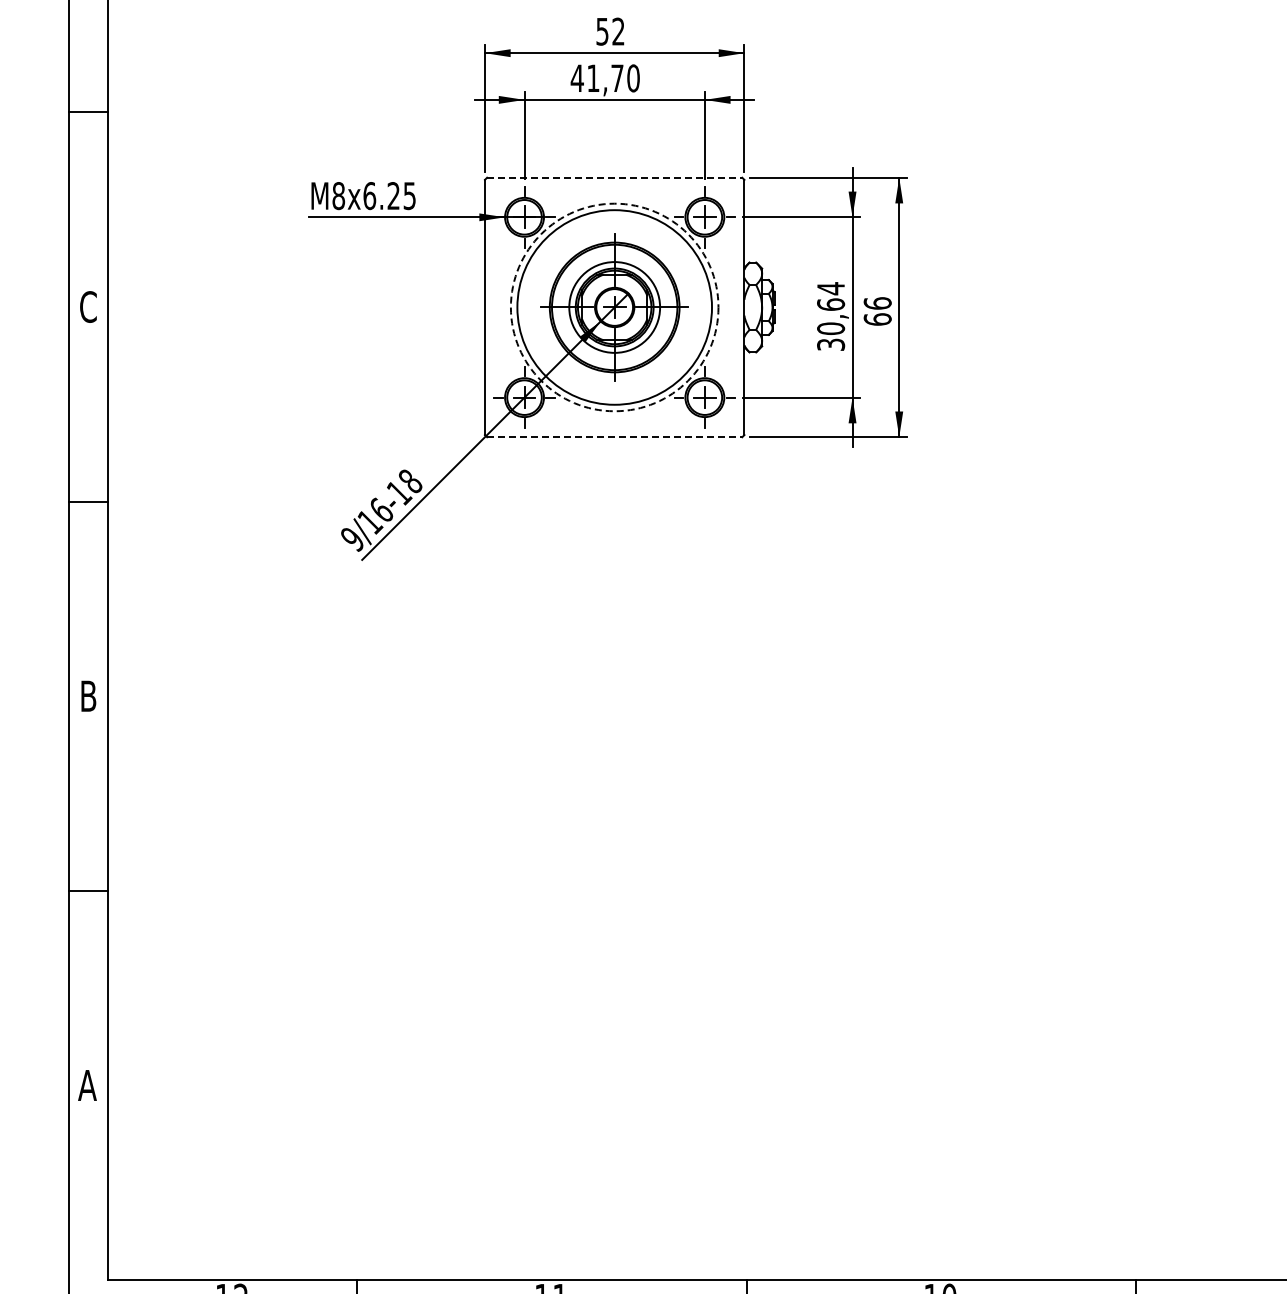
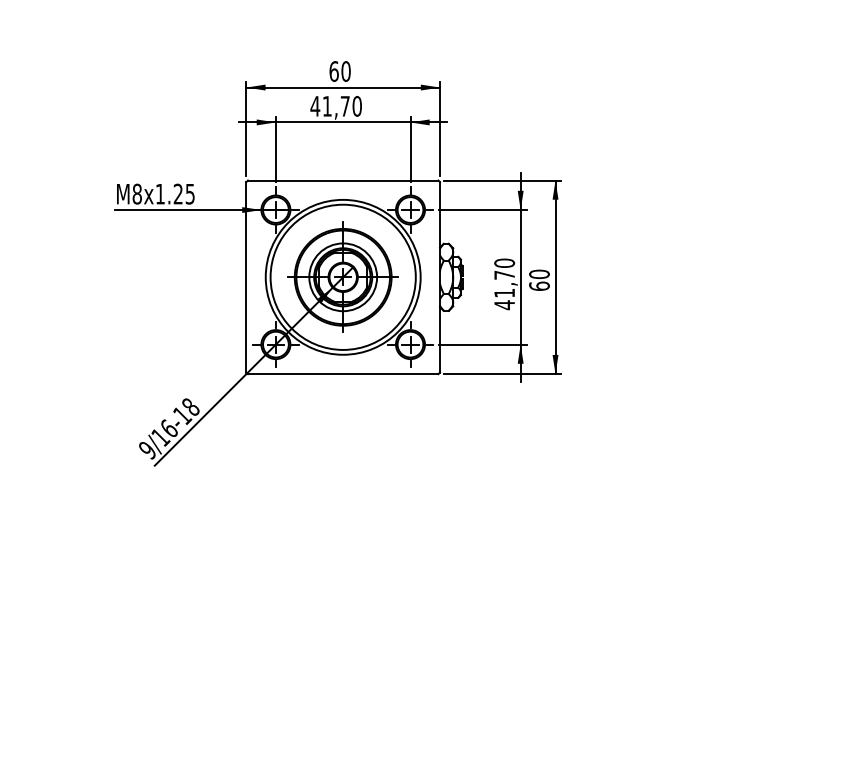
text: (610, 31) -> (340, 71), 52 -> 60
line: (614, 177) -> (343, 180), dashed -> solid
text: (369, 196) -> (160, 194), M8x6.25 -> M8x1.25
text: (877, 303) -> (539, 274), 66 -> 60
circle: (614, 307) -> (343, 277), dashed -> solid
text: (831, 316) -> (504, 284), 30,64 -> 41,70
line: (614, 437) -> (343, 374), dashed -> solid

